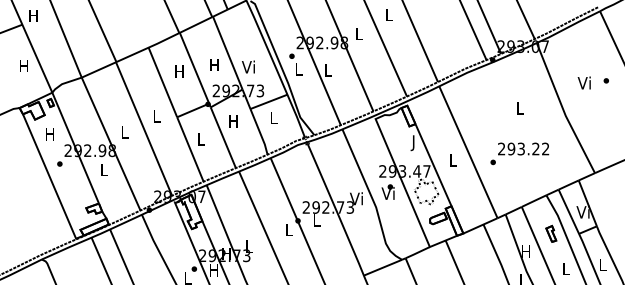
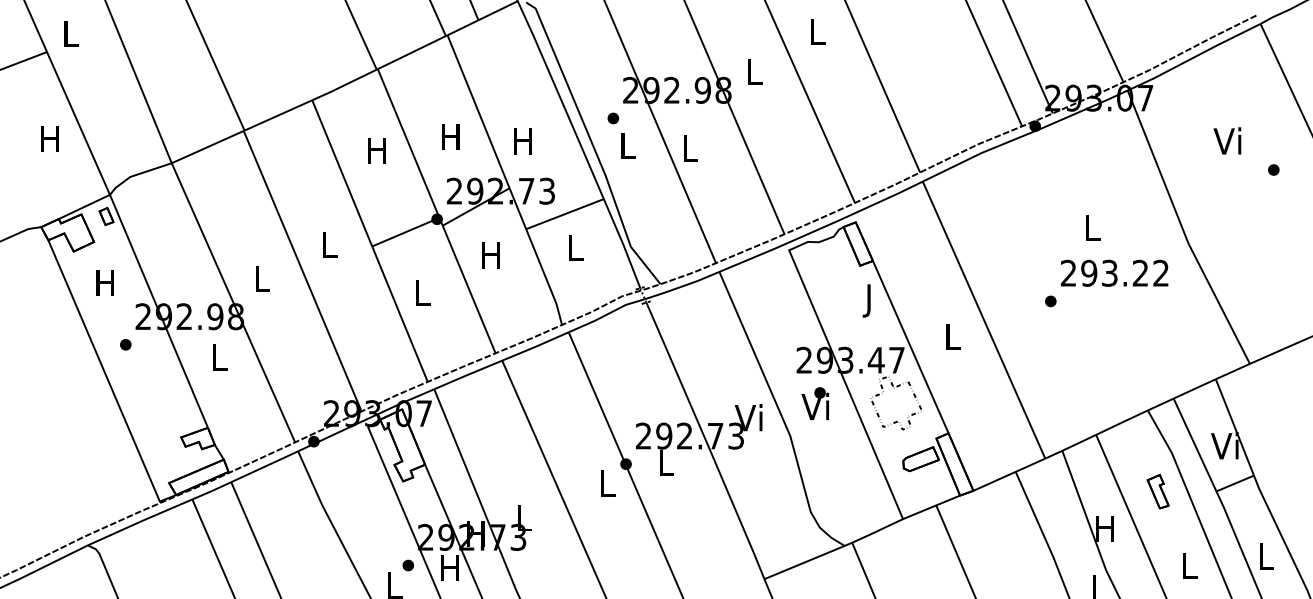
text: (33, 15) -> (70, 32), H -> L
text: (248, 66) -> (522, 139), Vi -> H
text: (583, 82) -> (1225, 139), moved
text: (519, 153) -> (1106, 282), moved

